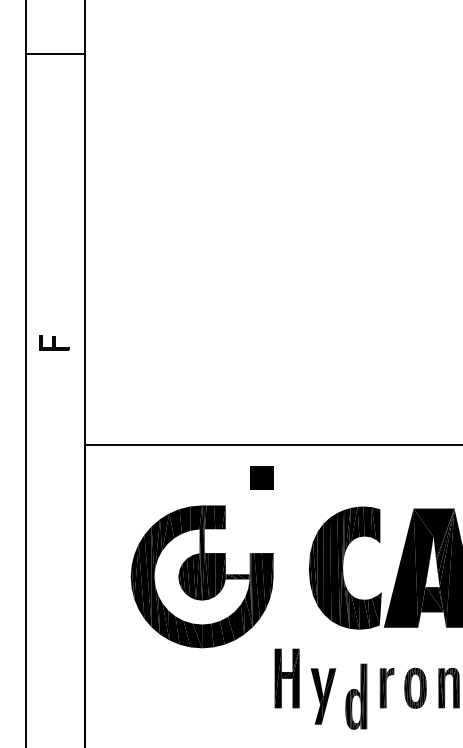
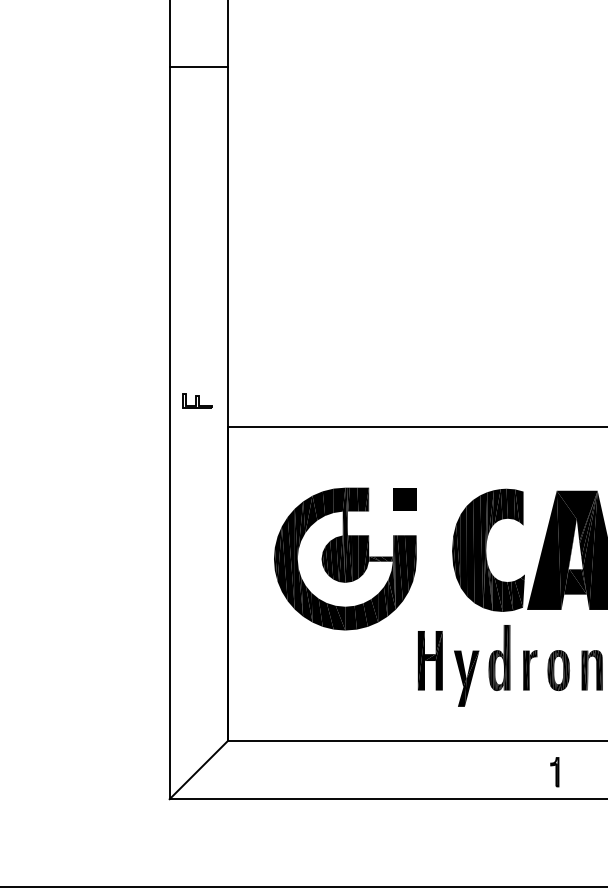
line: (55, 54) -> (198, 67), moved
part: (54, 342) -> (197, 400), moved
part: (261, 478) -> (404, 499), moved
part: (356, 696) -> (499, 657), moved

